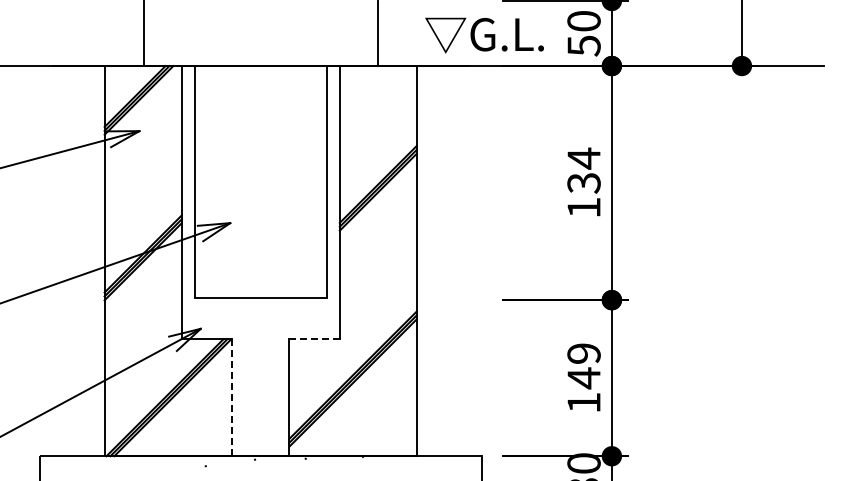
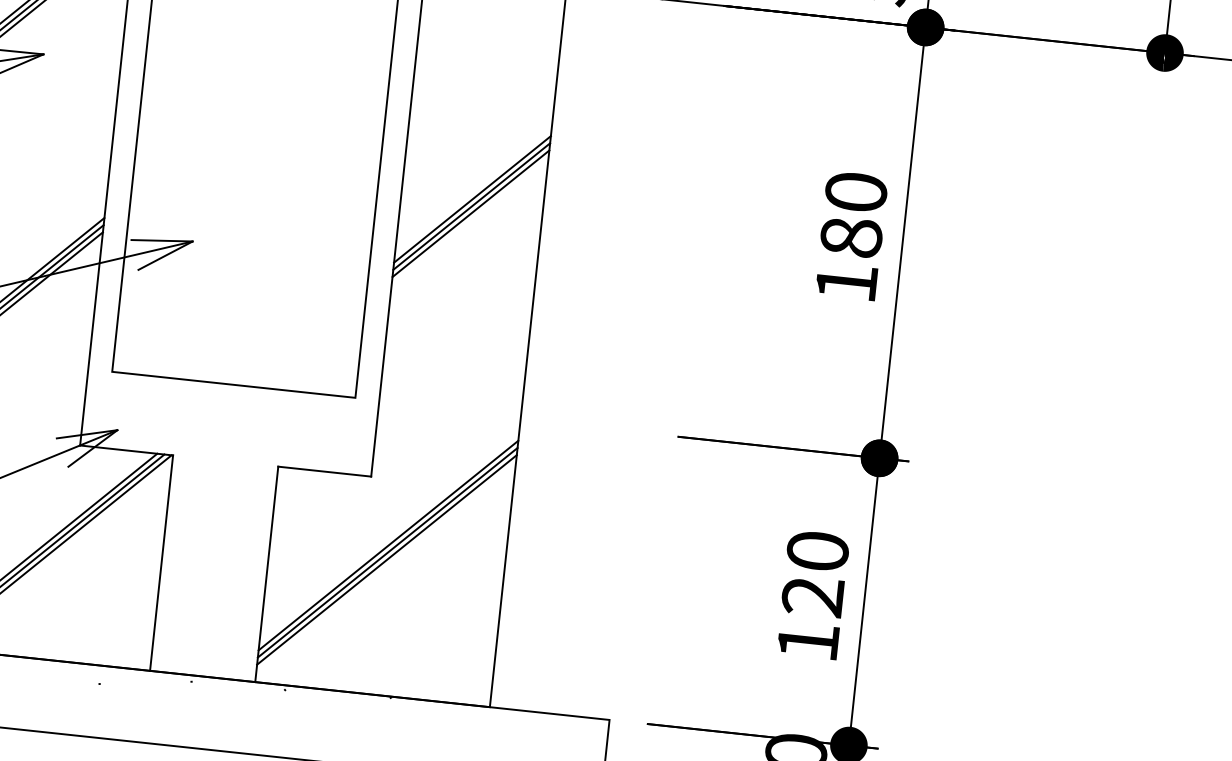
text: (583, 170) -> (852, 214), 134 -> 180
line: (315, 339) -> (326, 472), dashed -> solid
text: (583, 366) -> (814, 574), 149 -> 120
line: (232, 397) -> (162, 562), dashed -> solid

